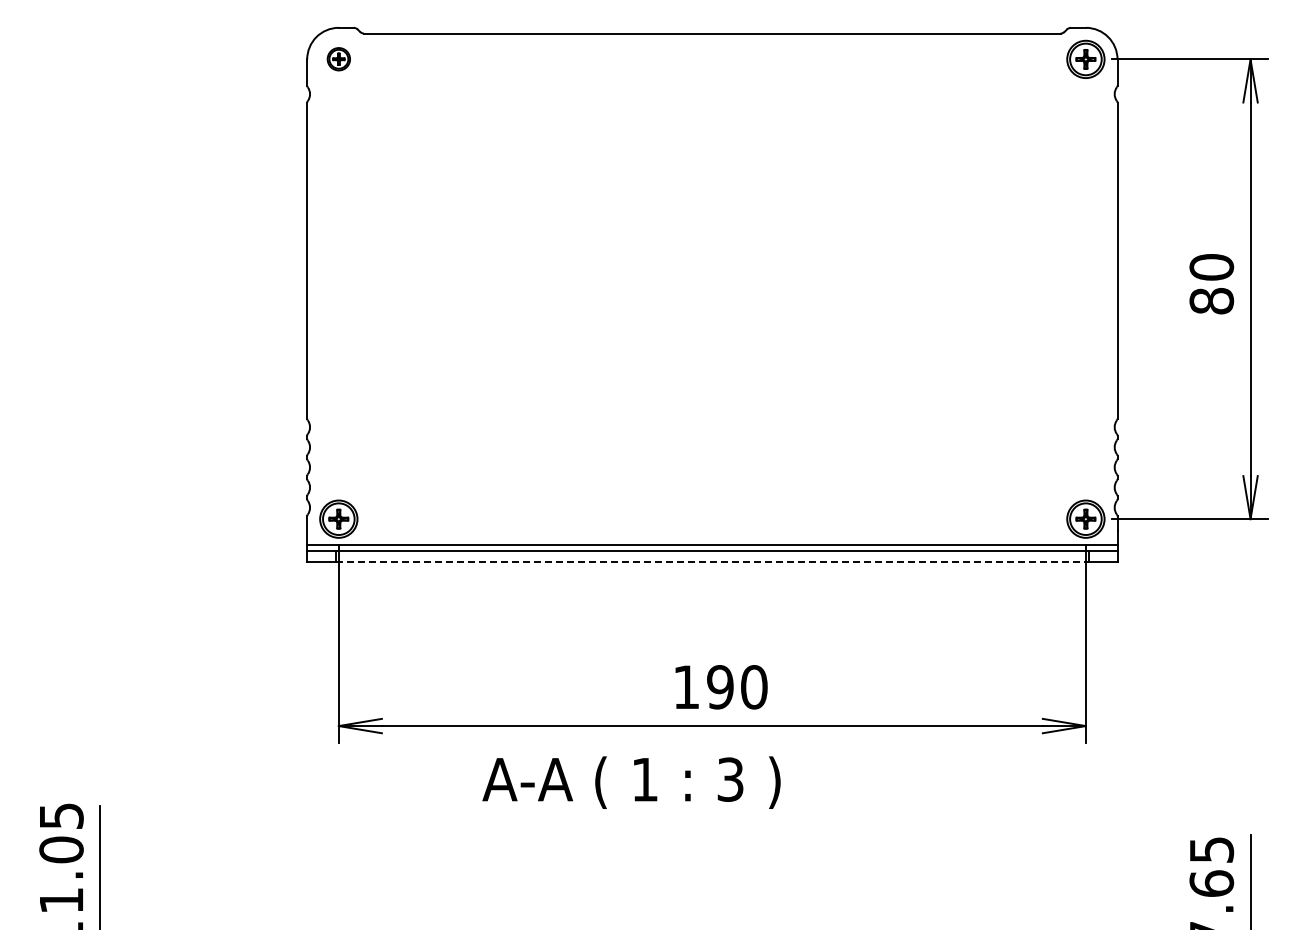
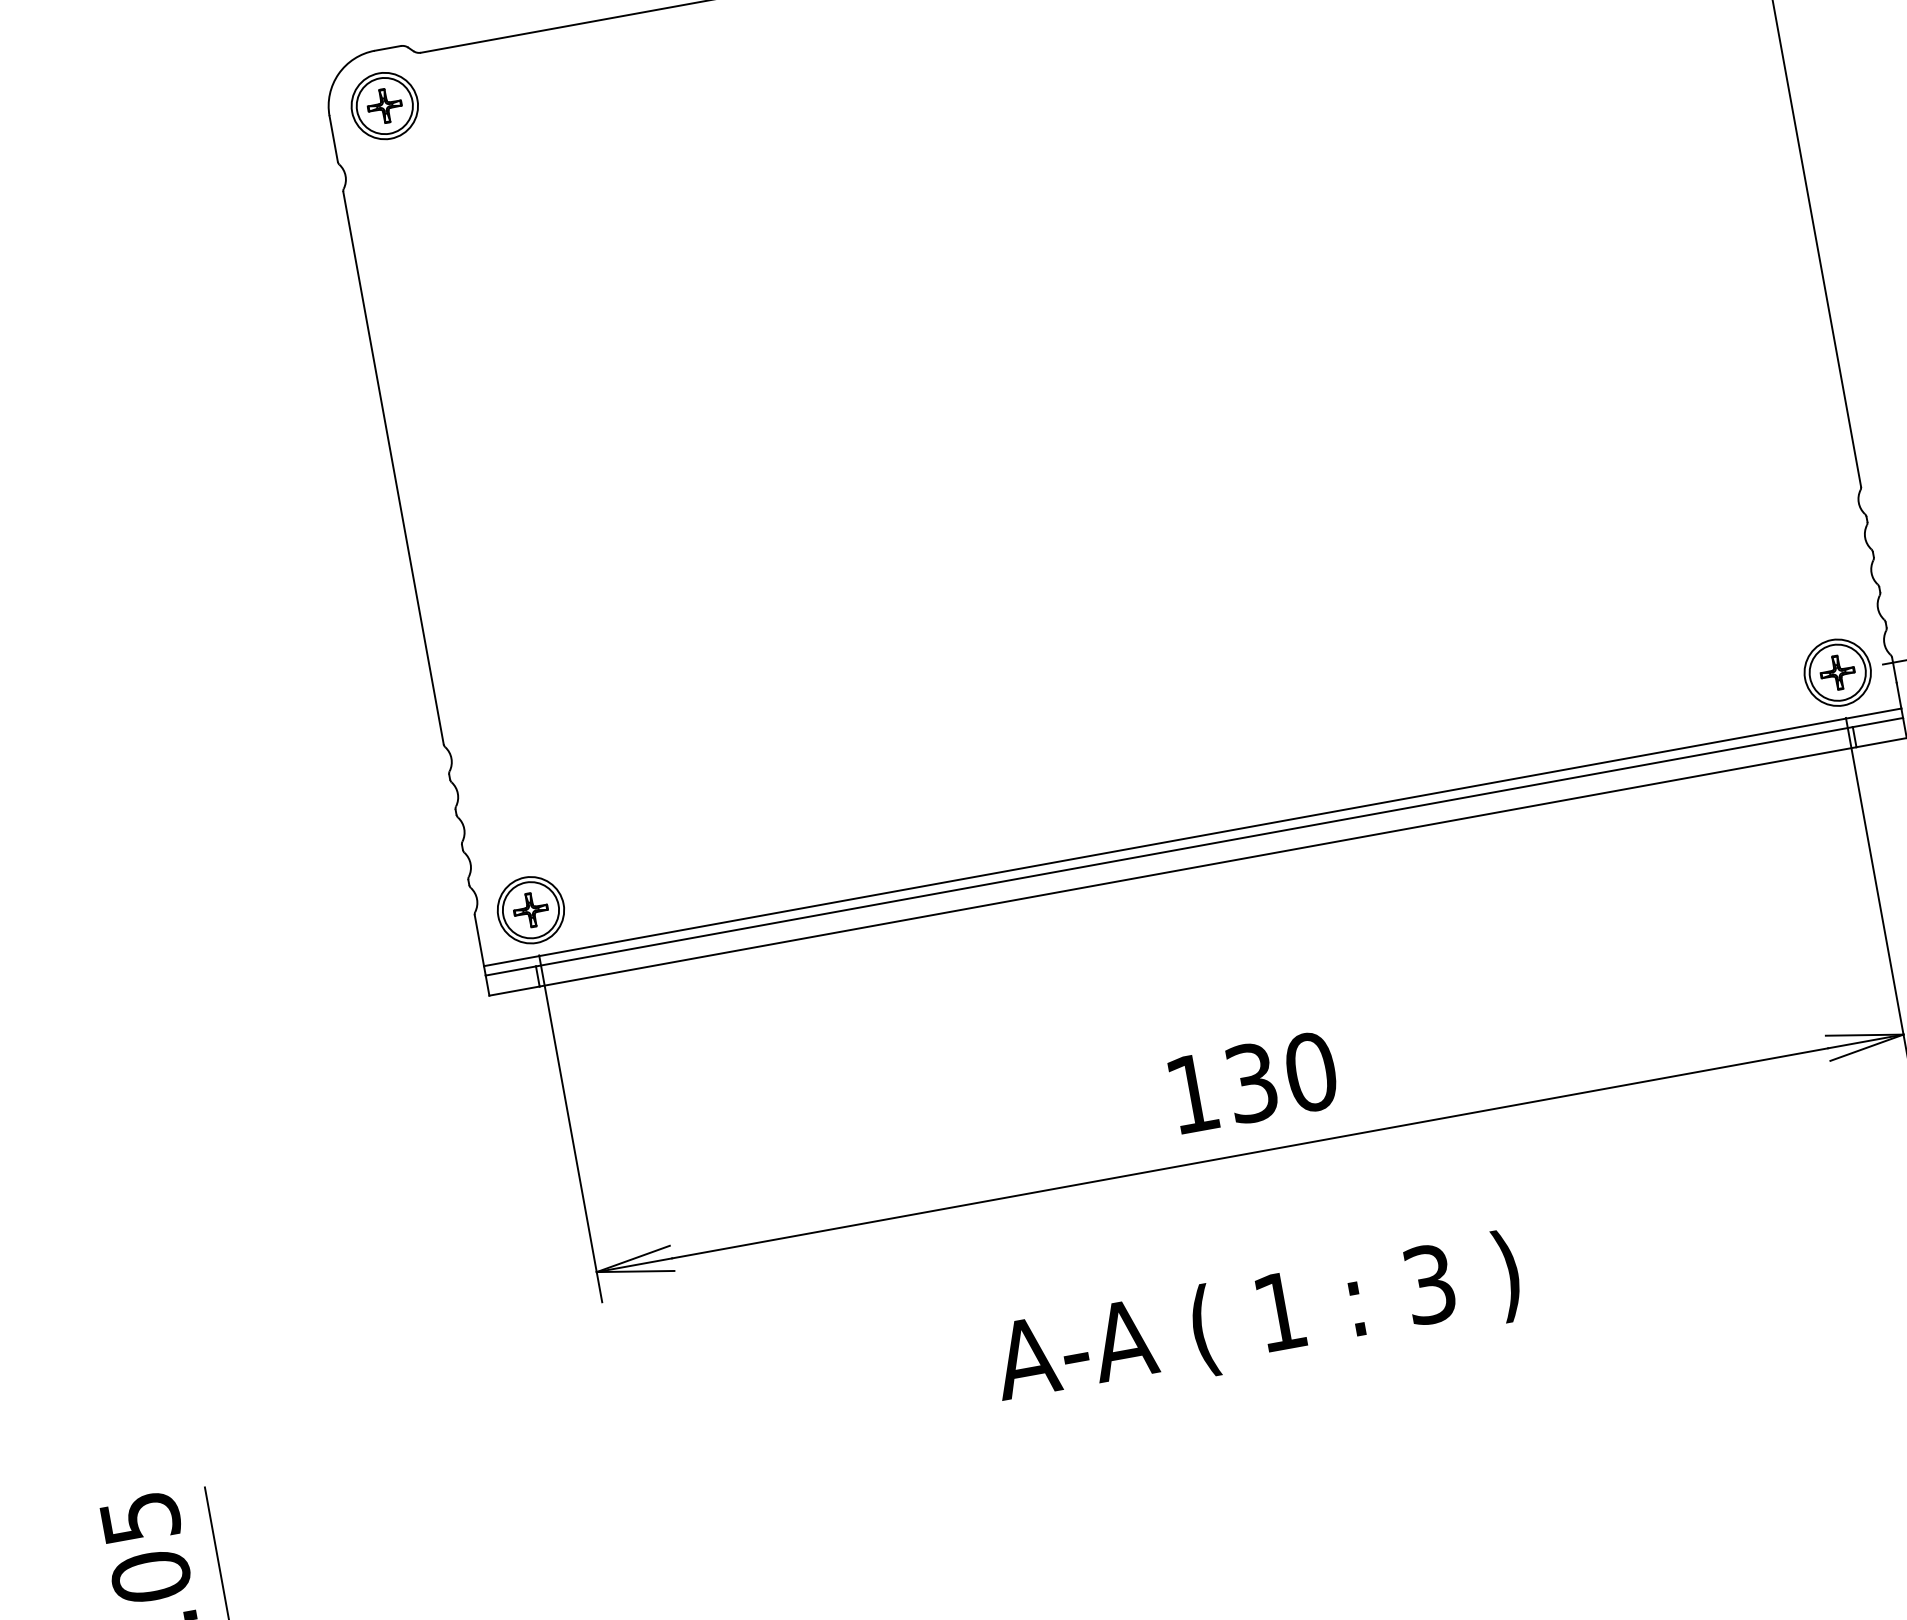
part: (338, 58) -> (383, 104), size x1.67
line: (712, 562) -> (1198, 867), dashed -> solid
text: (720, 687) -> (1252, 1083), 190 -> 130
text: (631, 782) -> (1257, 1320), moved

